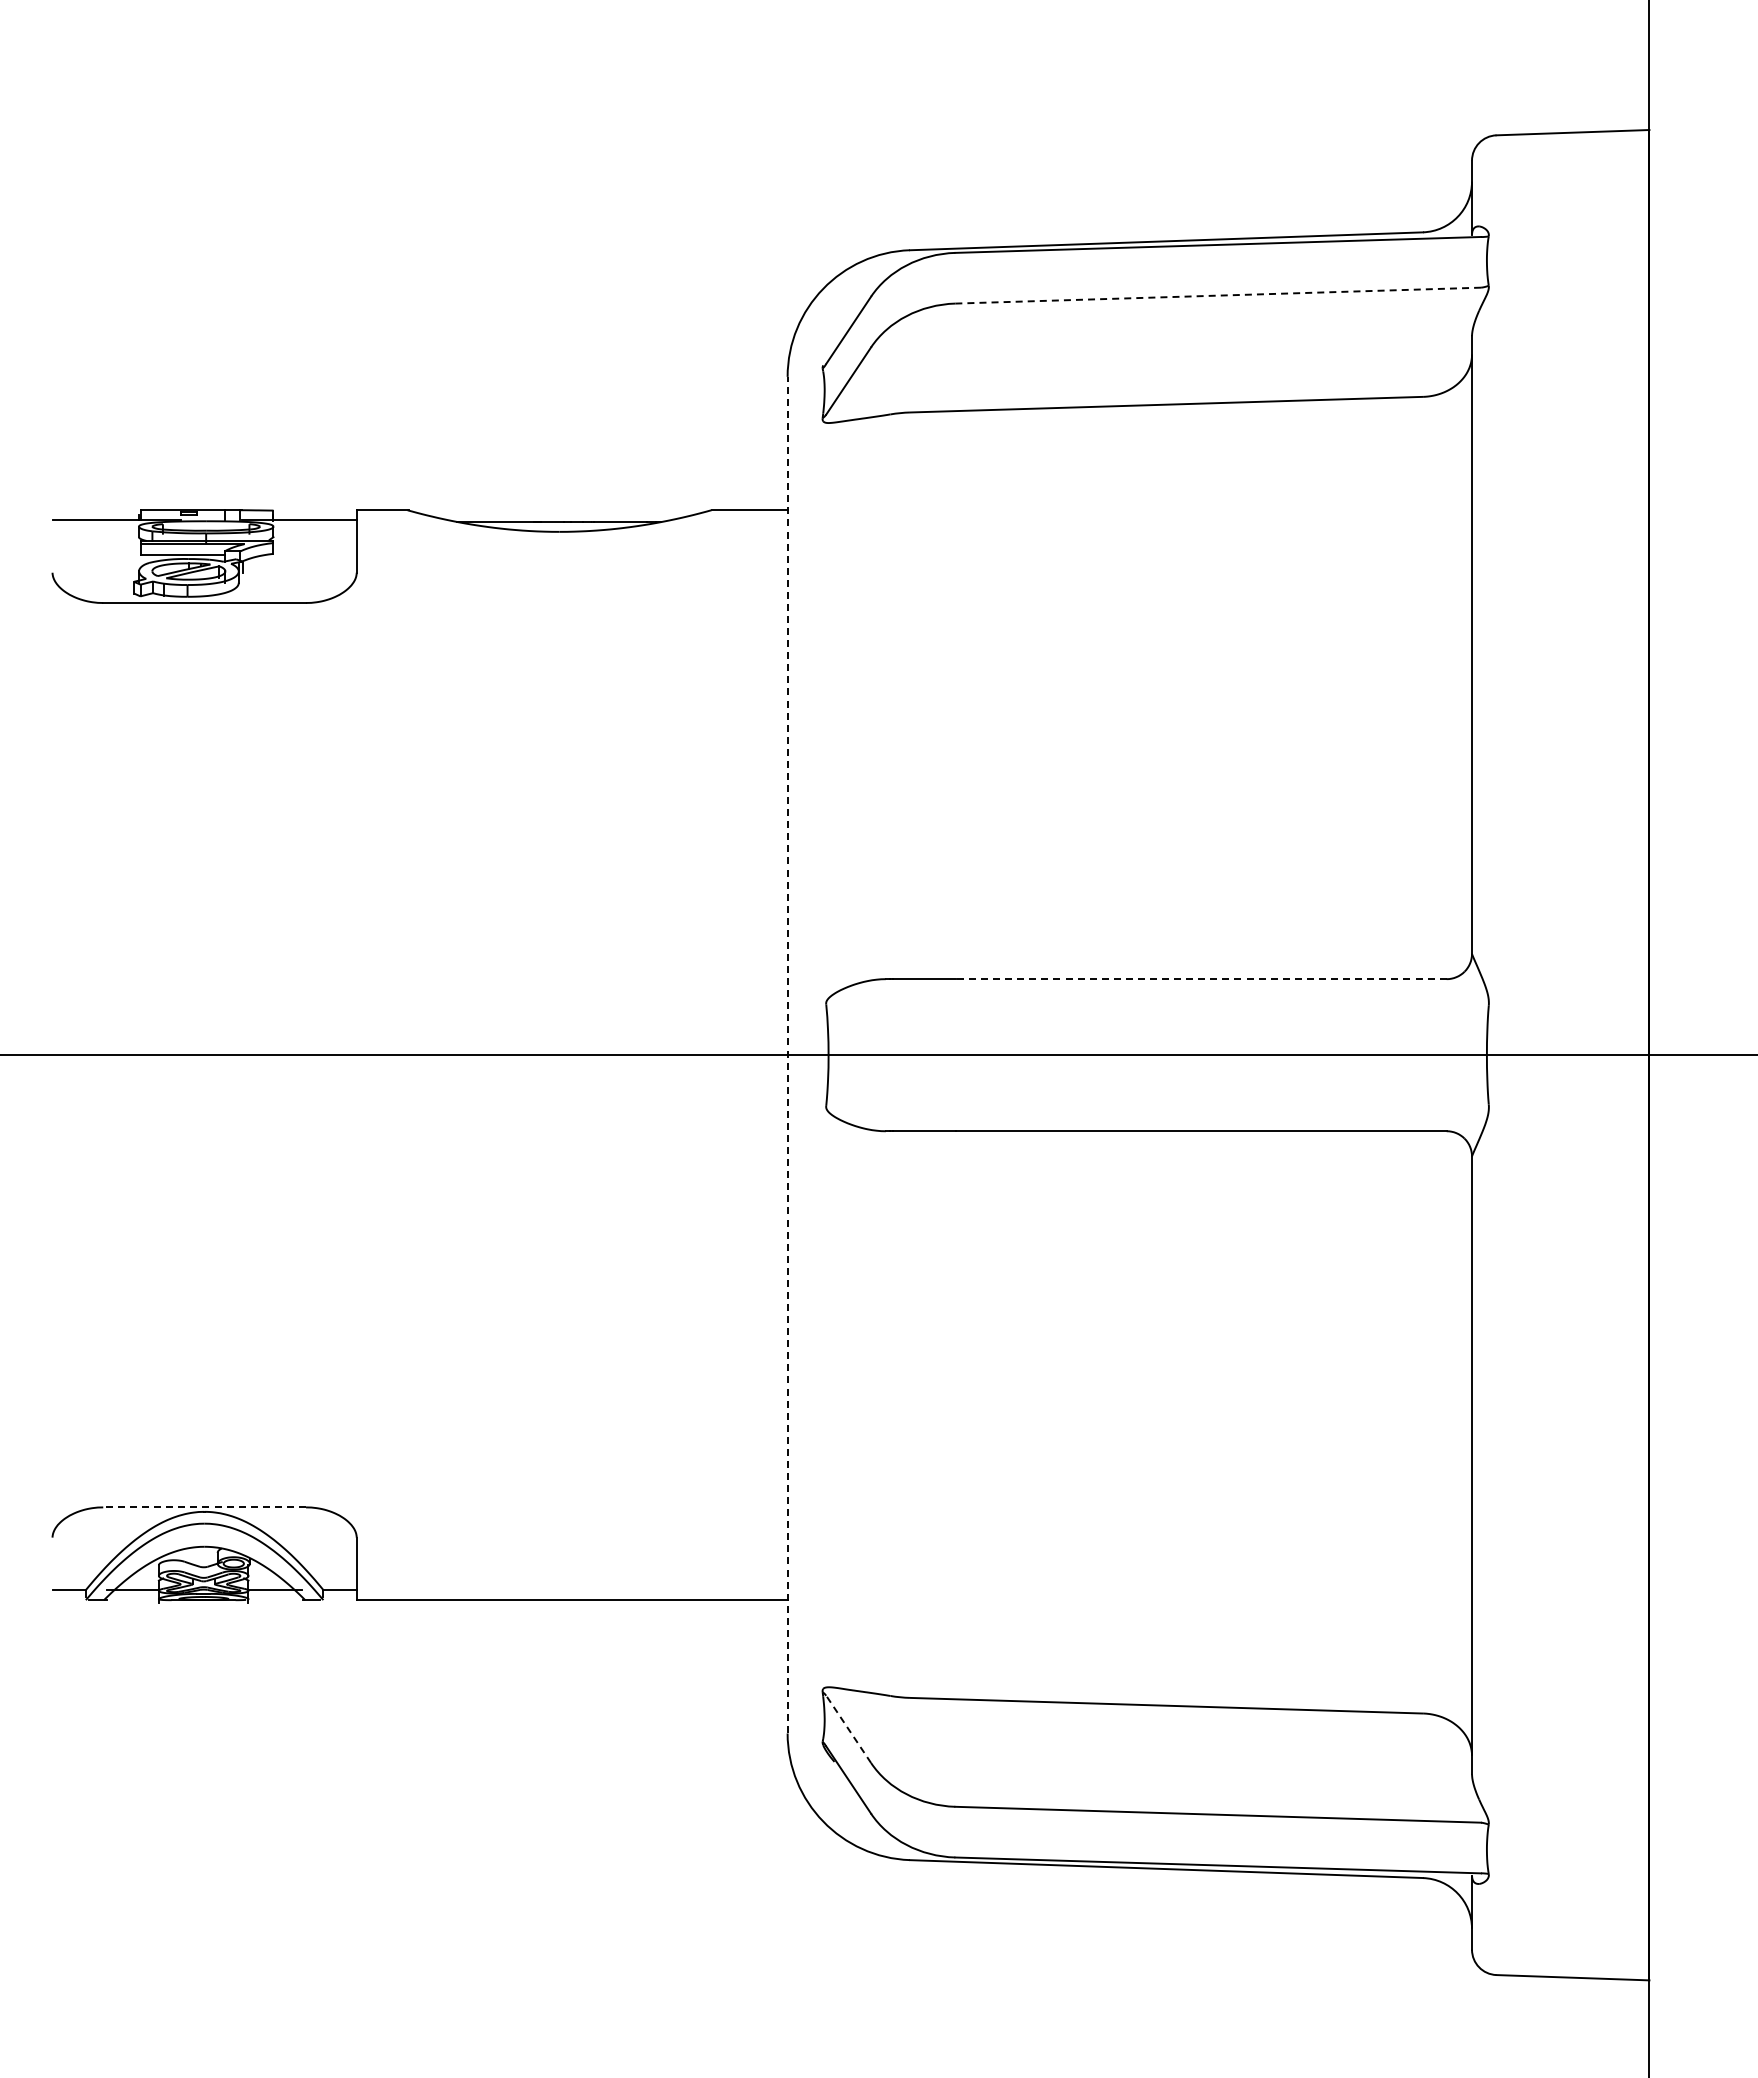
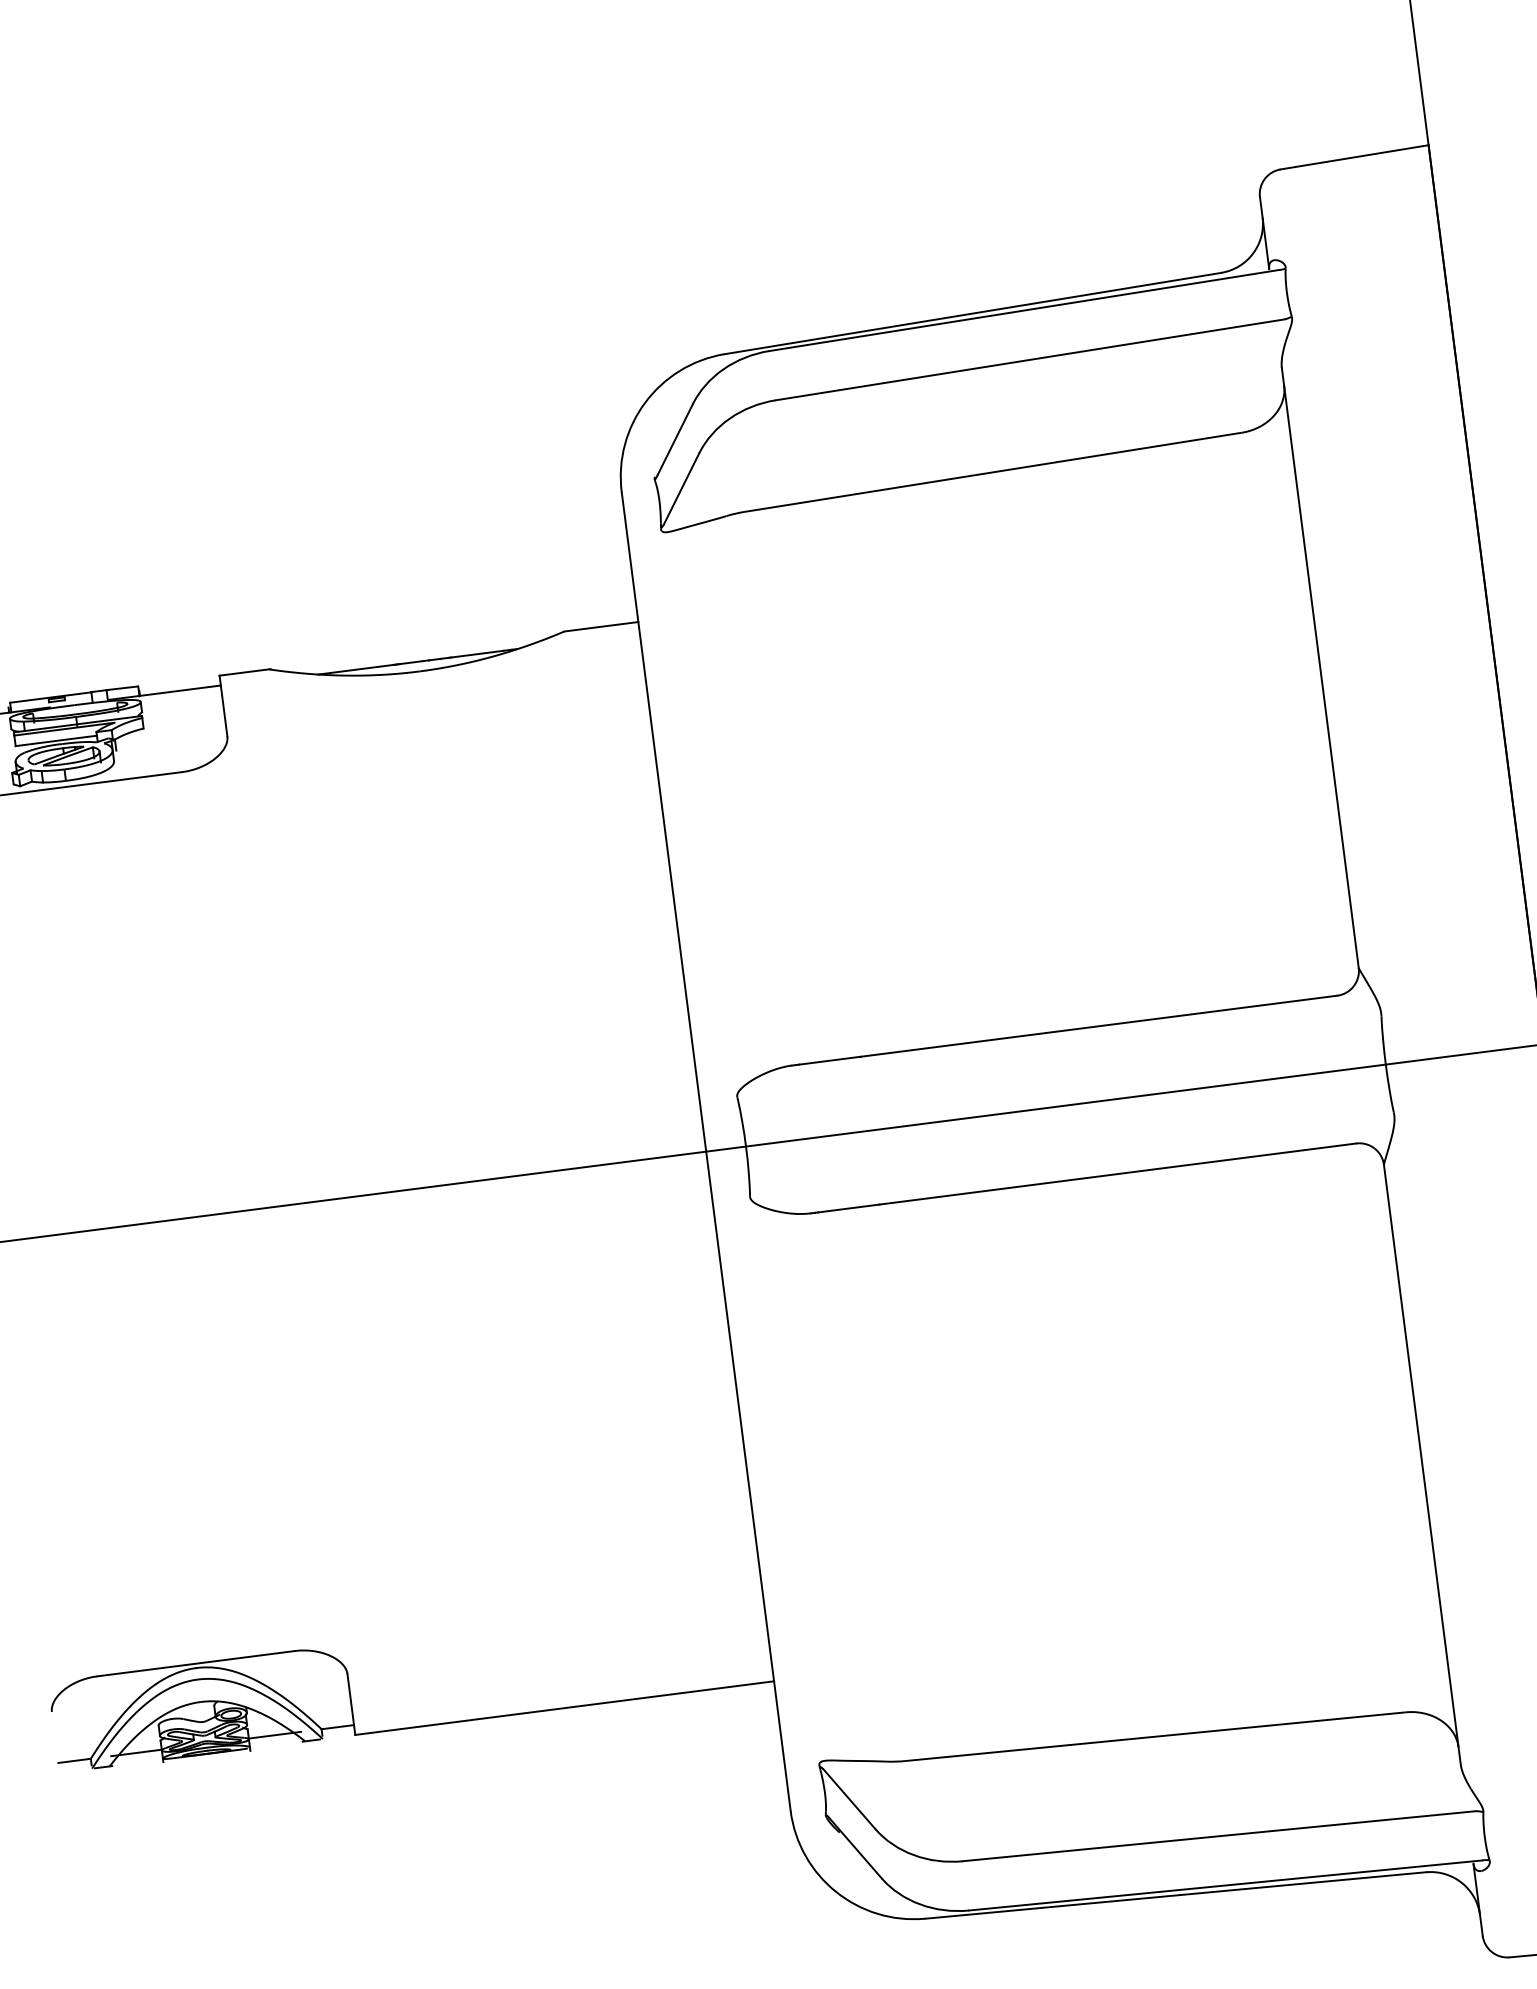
line: (1218, 295) -> (1030, 359), dashed -> solid
line: (1200, 979) -> (1098, 1026), dashed -> solid
line: (787, 1054) -> (706, 1151), dashed -> solid
line: (204, 1507) -> (195, 1663), dashed -> solid
line: (848, 1728) -> (849, 1798), dashed -> solid

